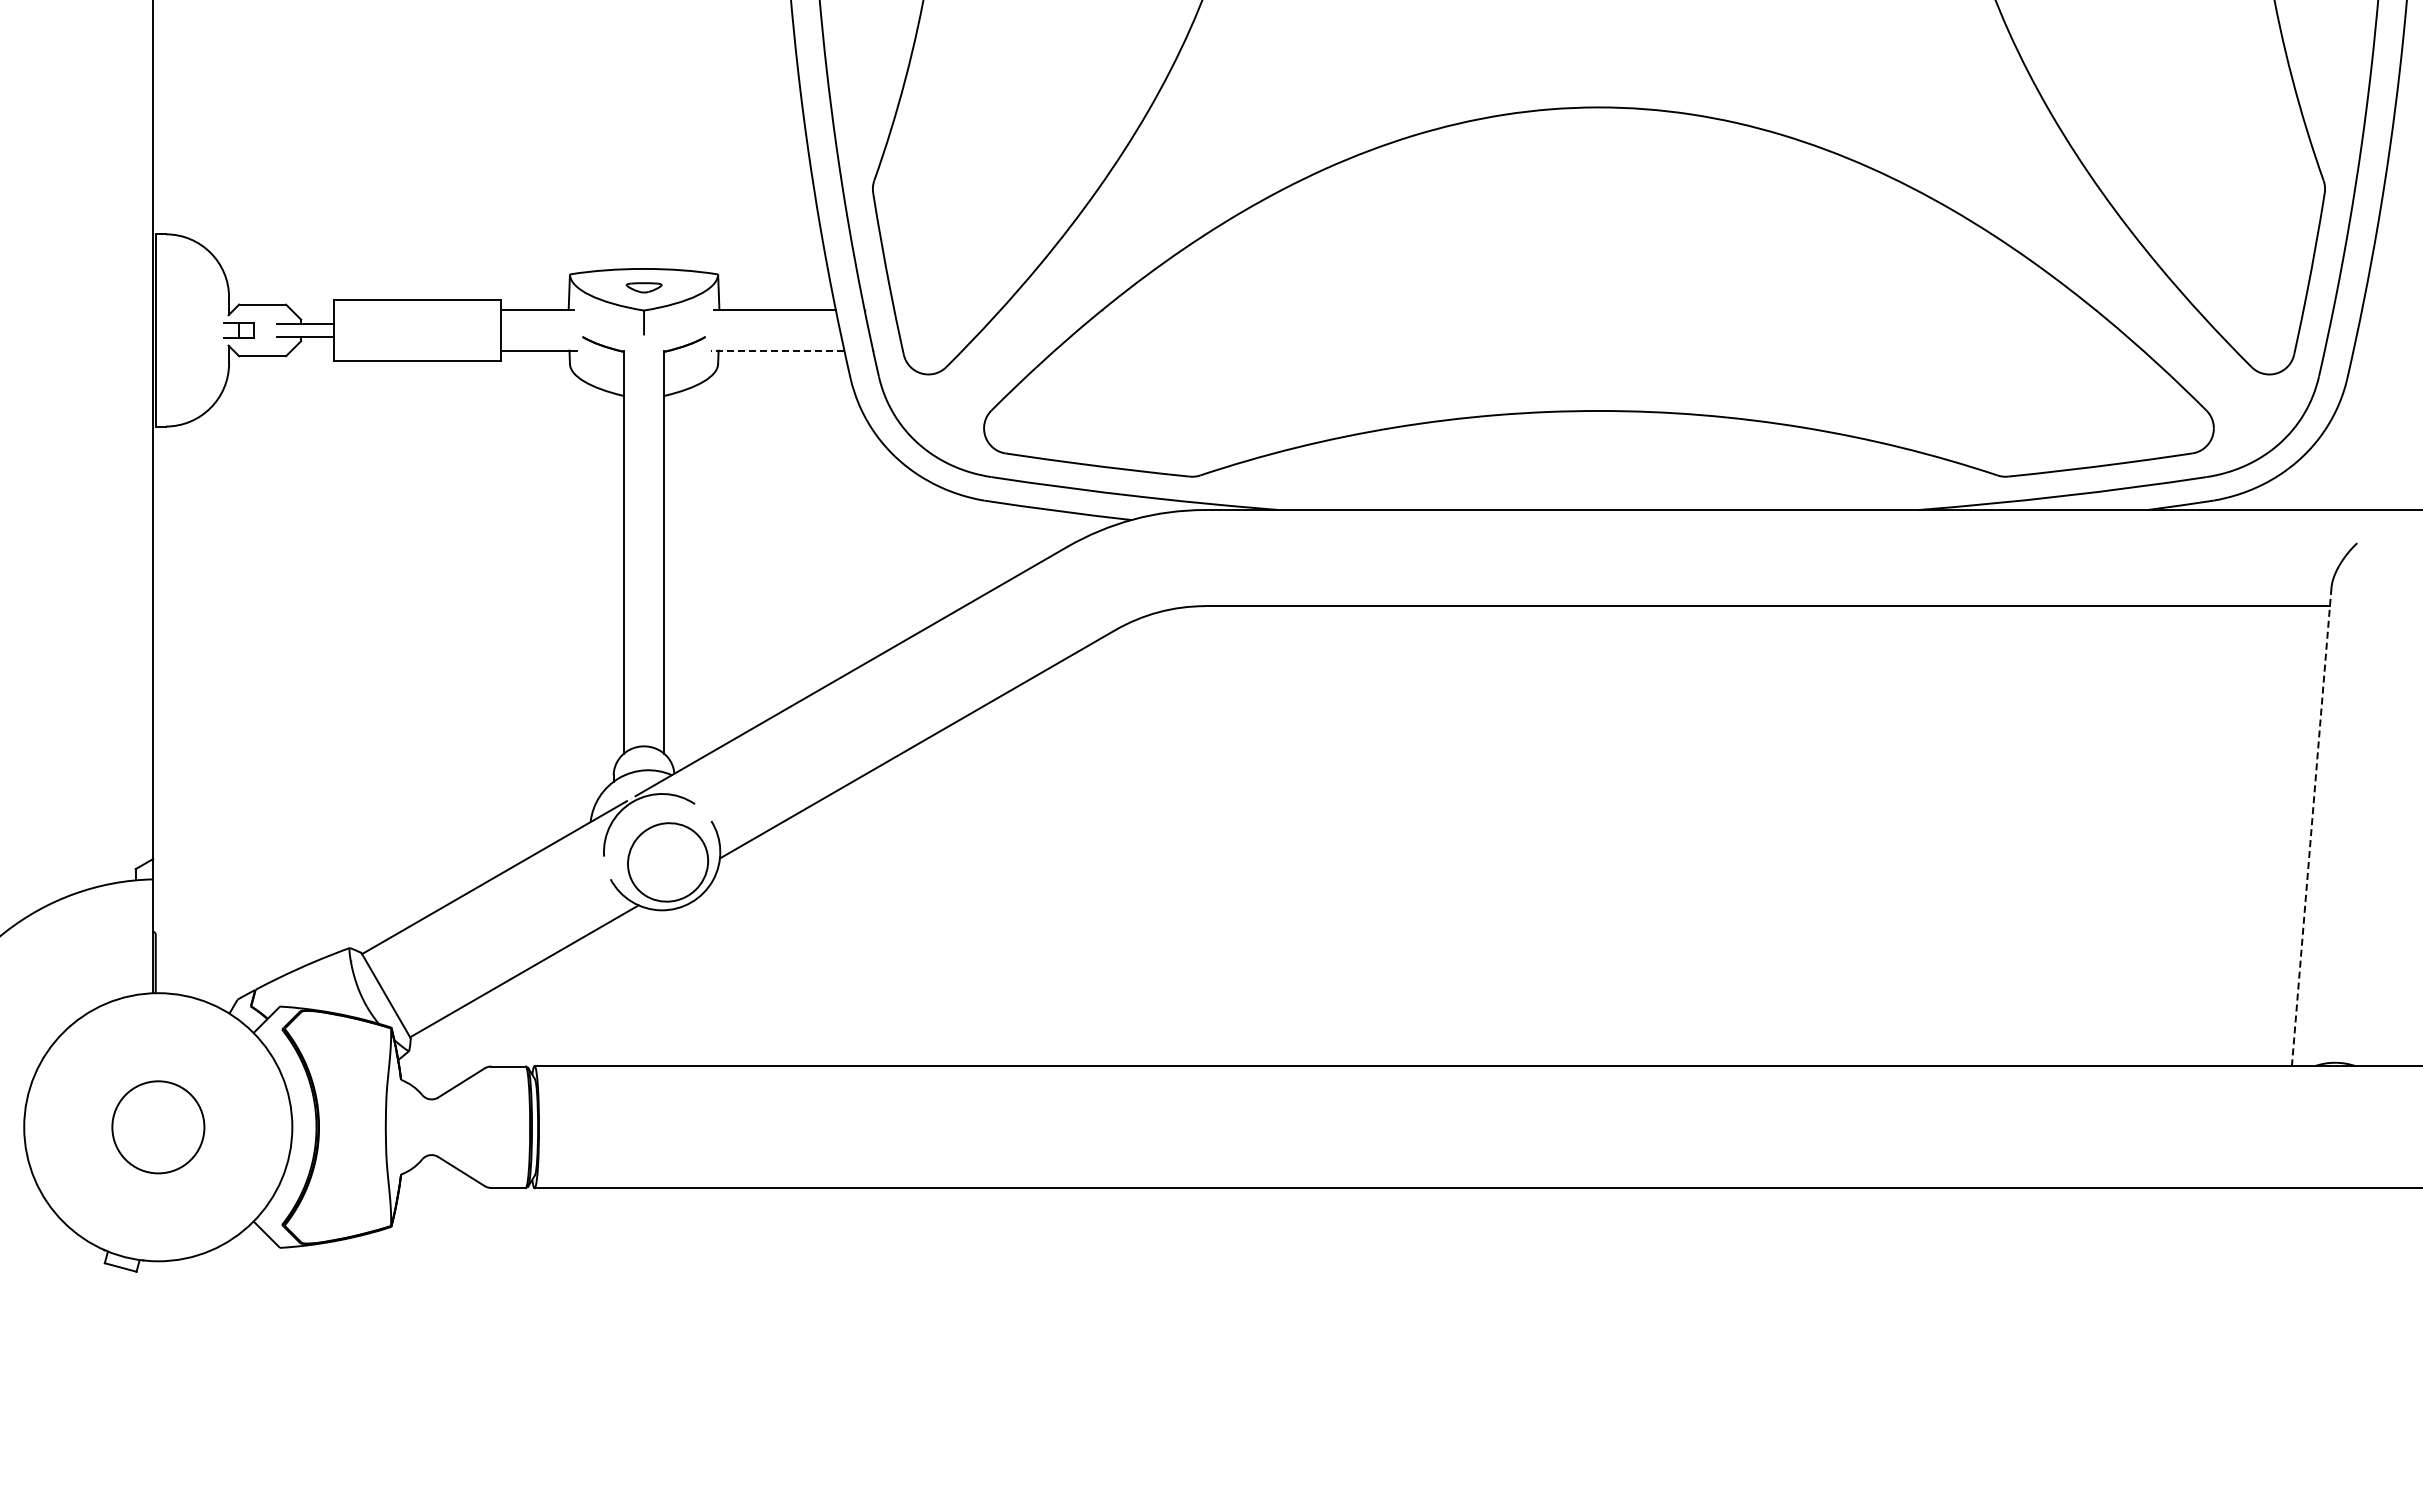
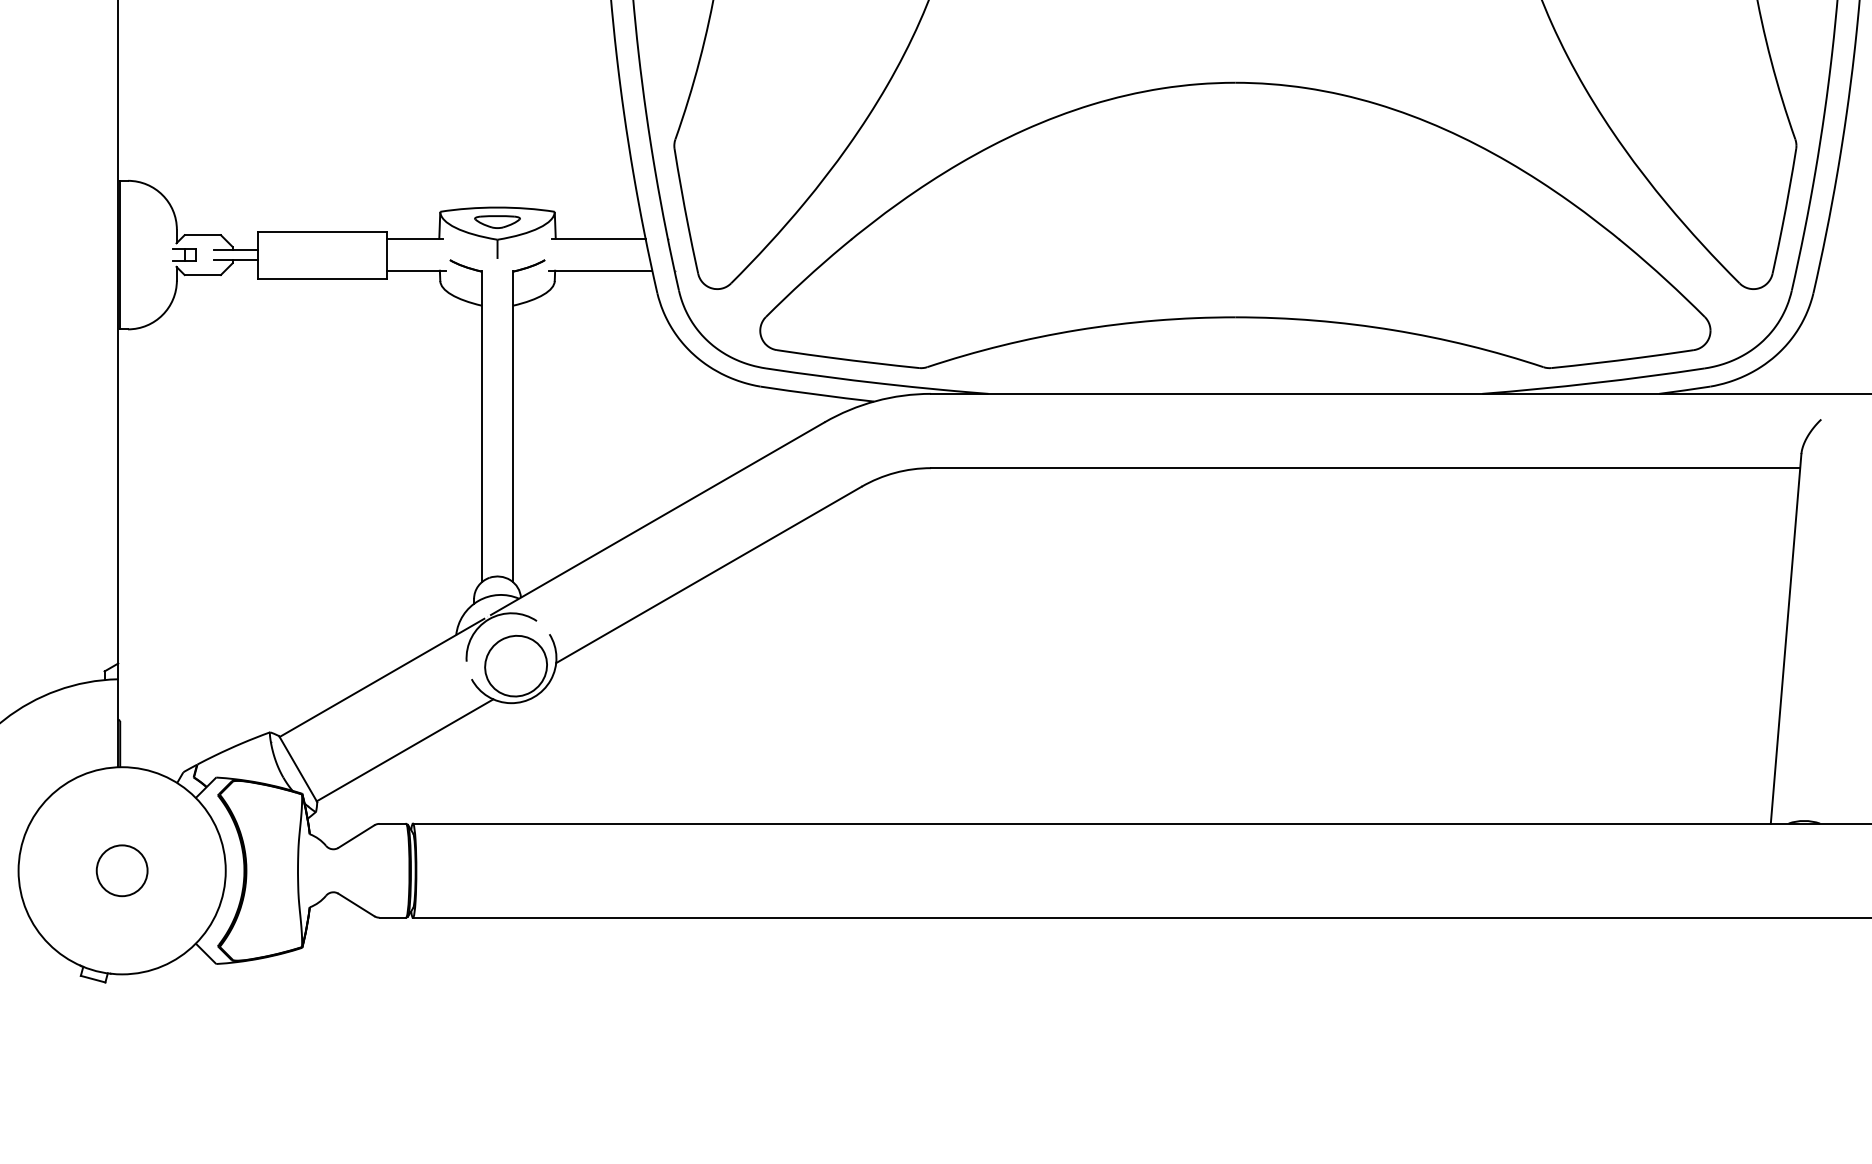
part: (644, 287) -> (497, 221), size x1.67
line: (777, 350) -> (600, 270), dashed -> solid
line: (2311, 827) -> (1785, 639), dashed -> solid
circle: (157, 1126) -> (121, 870), size x0.71

